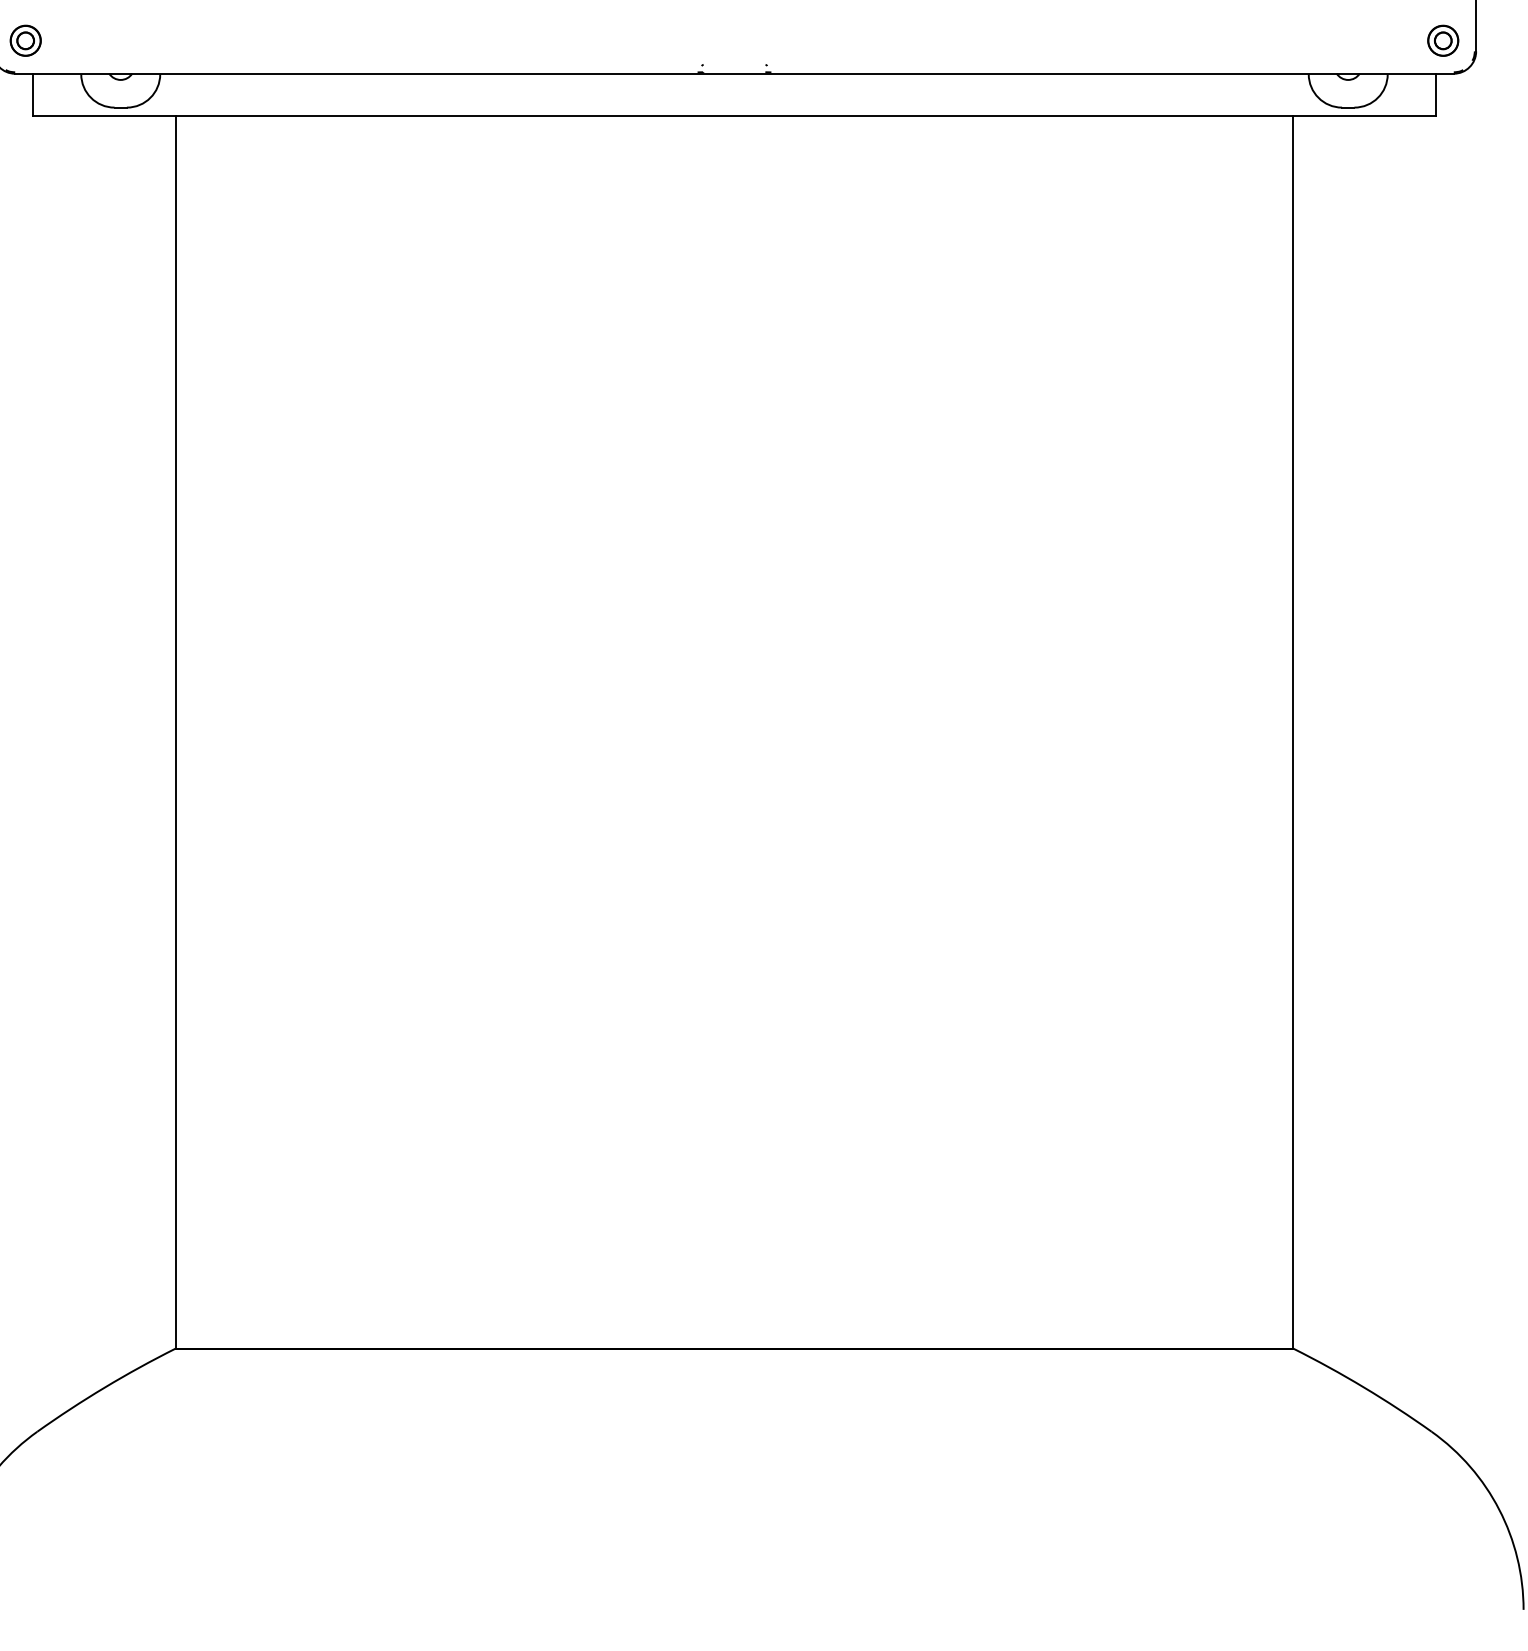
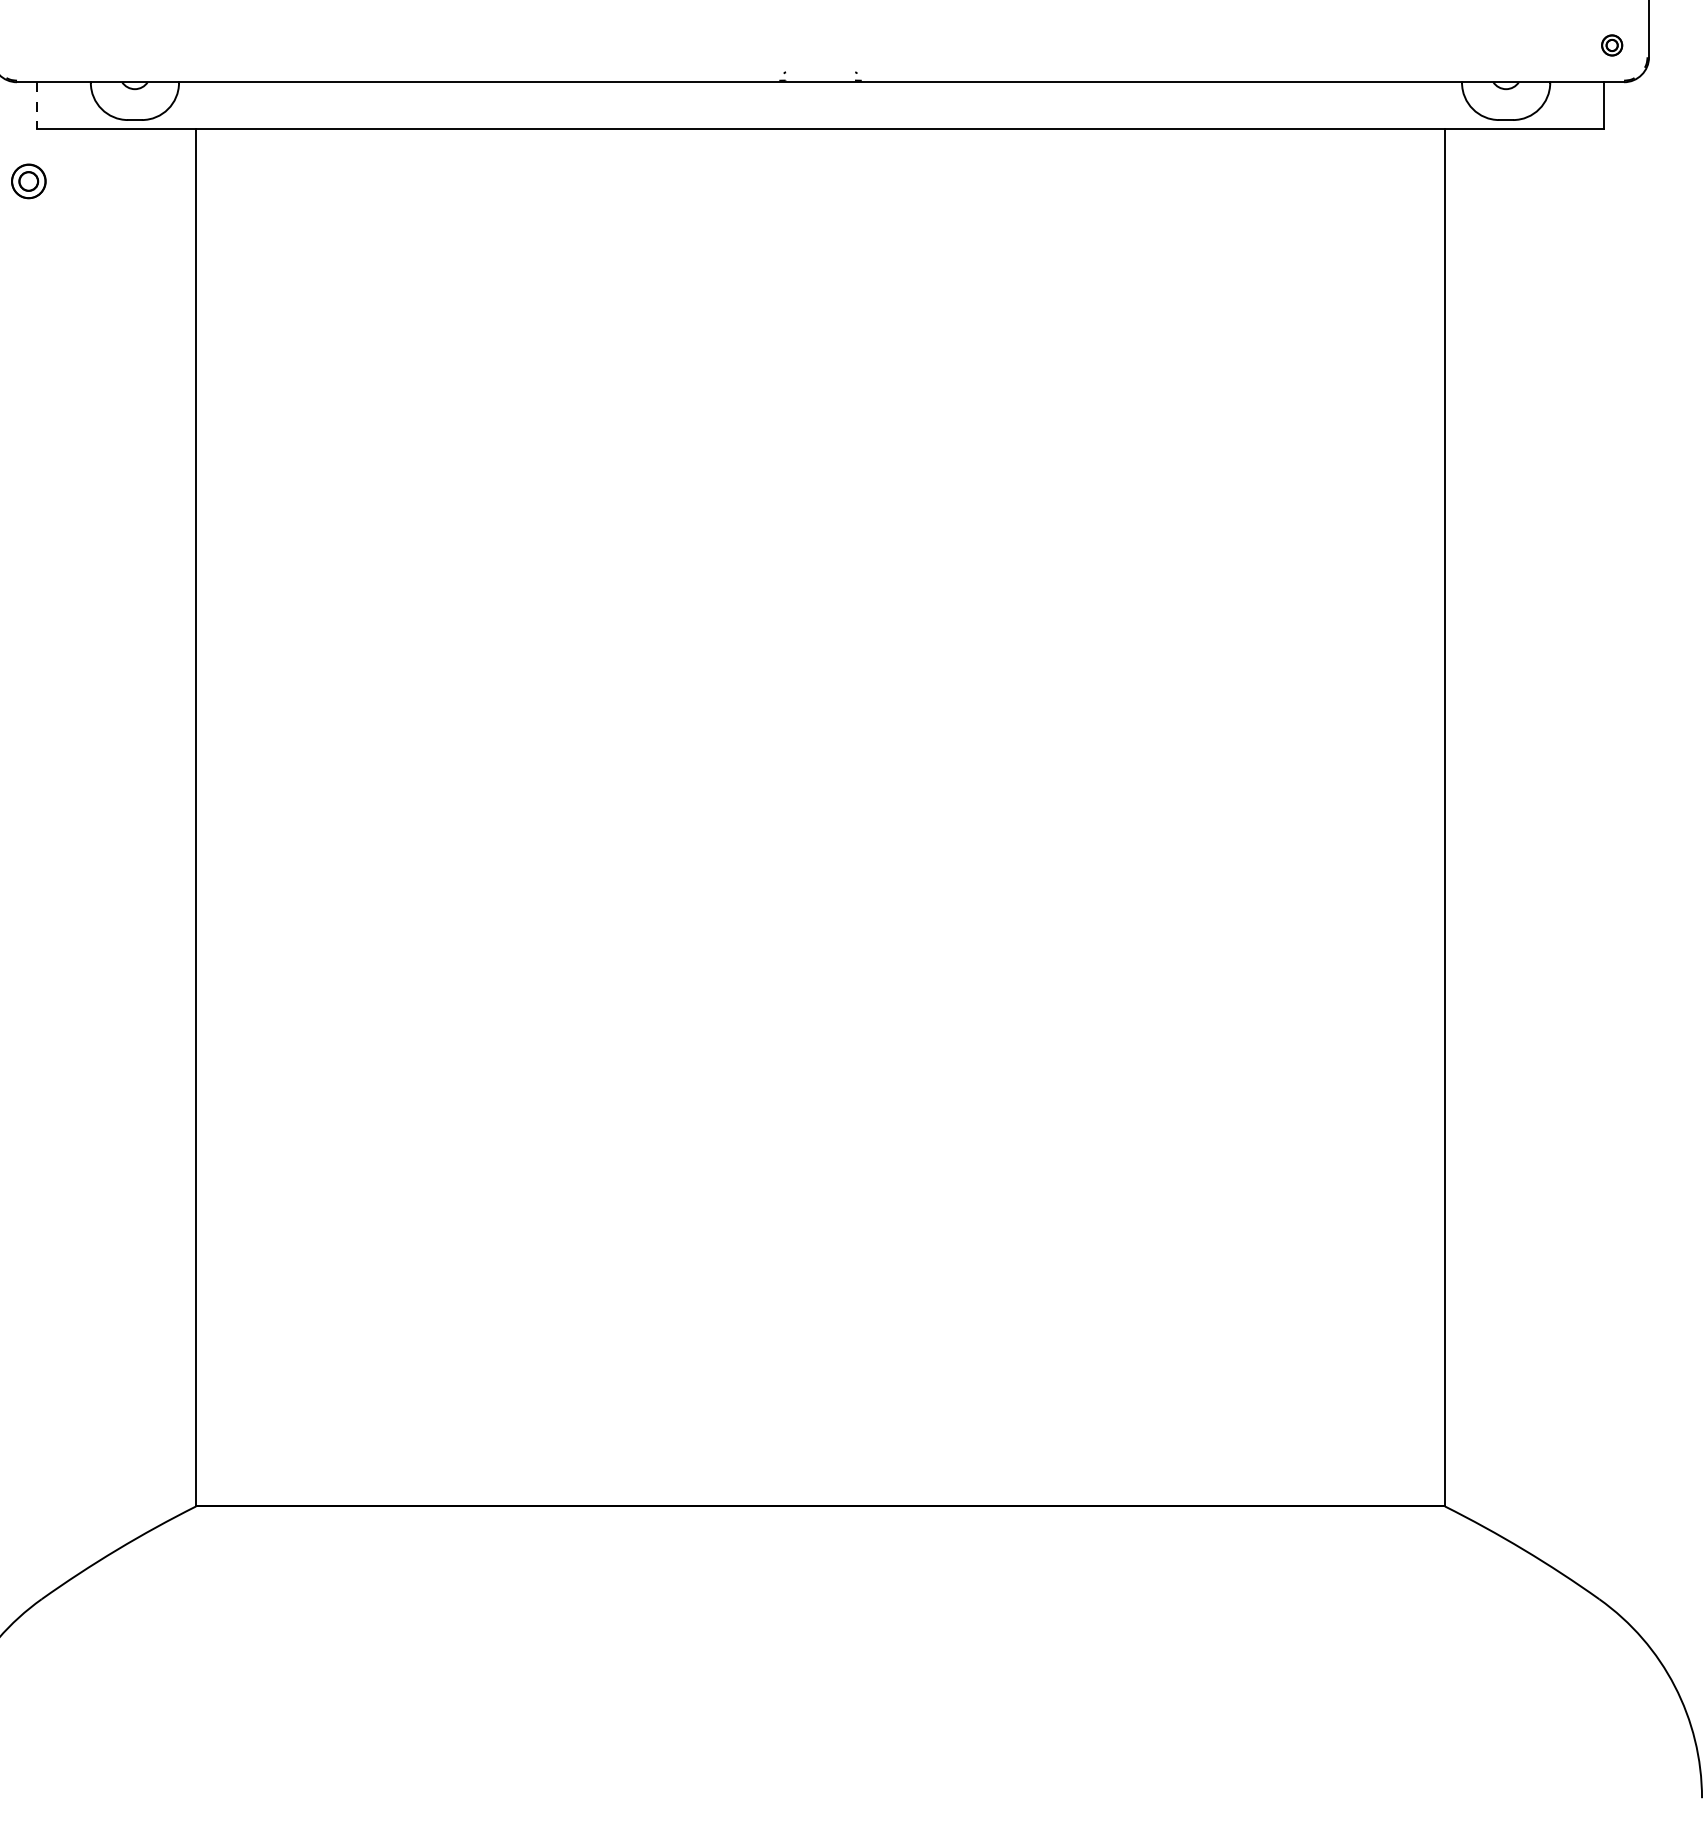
part: (25, 40) -> (28, 181), moved
part: (1442, 40) -> (1611, 45), size x0.6
line: (33, 95) -> (37, 106), solid -> dashed

